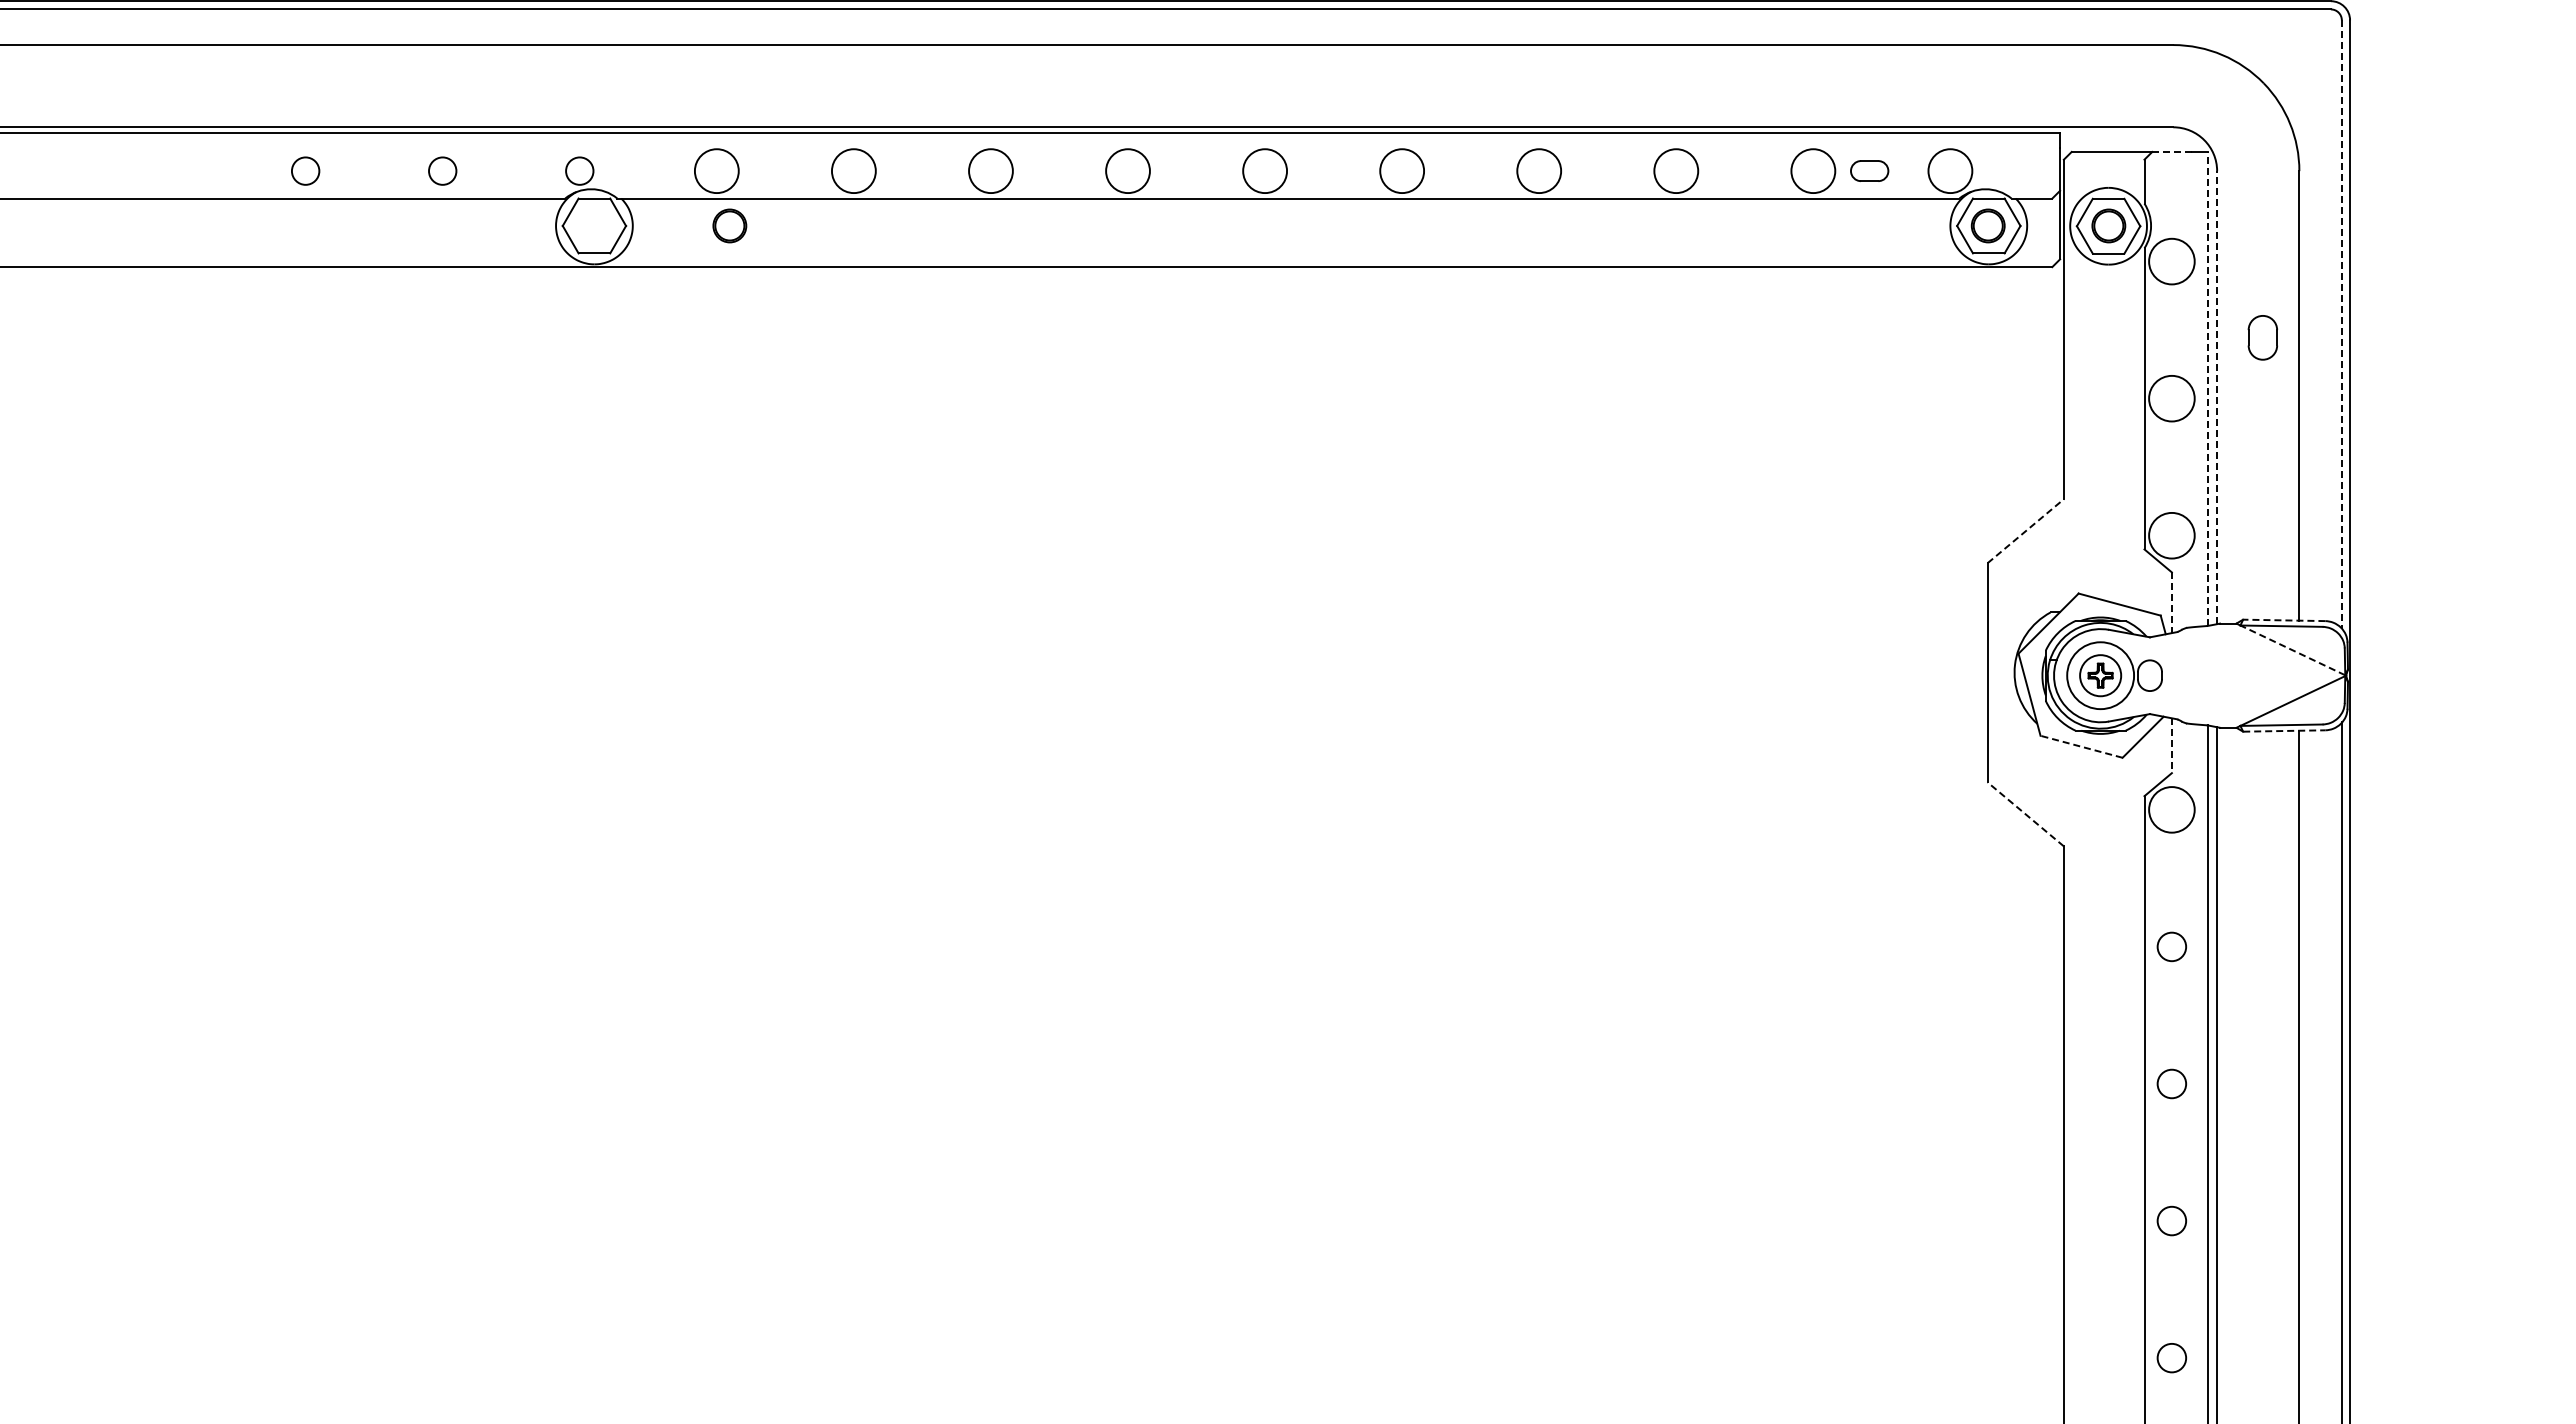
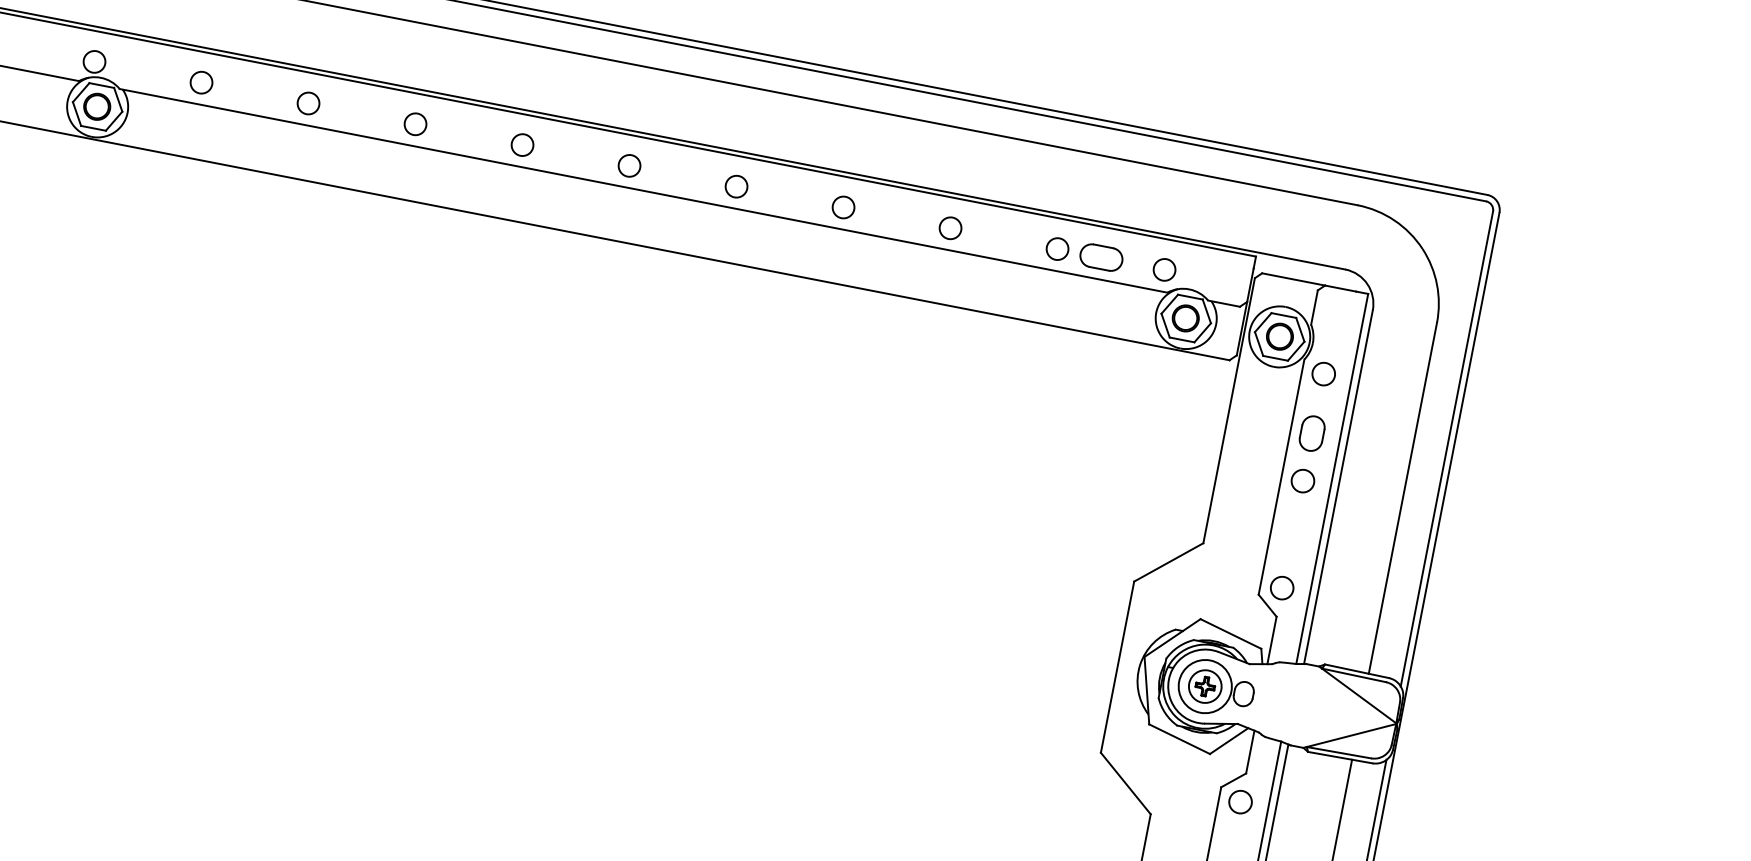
line: (2172, 151) -> (1340, 288), dashed -> solid
circle: (716, 170) -> (201, 82), size x0.62
circle: (853, 170) -> (308, 102), size x0.62
circle: (990, 170) -> (415, 123), size x0.62
circle: (1127, 170) -> (522, 144), size x0.62
circle: (1264, 170) -> (629, 165), size x0.62
circle: (1401, 170) -> (736, 186), size x0.62
circle: (1538, 170) -> (843, 206), size x0.62
circle: (1675, 170) -> (950, 227), size x0.62
circle: (1813, 170) -> (1057, 248), size x0.62
part: (1869, 170) -> (1101, 257), size x1.43
circle: (1950, 170) -> (1164, 269), size x0.62
part: (729, 225) -> (97, 106), moved
circle: (2171, 261) -> (1323, 373), size x0.62
line: (2341, 325) -> (1446, 449), dashed -> solid
part: (2262, 337) -> (1311, 433), moved
line: (2207, 388) -> (1332, 478), dashed -> solid
line: (2217, 397) -> (1338, 487), dashed -> solid
circle: (2171, 398) -> (1302, 480), size x0.62
line: (2025, 531) -> (1168, 562), dashed -> solid
circle: (2171, 535) -> (1281, 587), size x0.62
line: (2171, 603) -> (1271, 640), dashed -> solid
line: (2283, 620) -> (1356, 671), dashed -> solid
line: (2292, 650) -> (1358, 696), dashed -> solid
line: (2284, 731) -> (1340, 758), dashed -> solid
line: (2081, 746) -> (1179, 738), dashed -> solid
line: (2171, 746) -> (1249, 752), dashed -> solid
circle: (2171, 809) -> (1240, 801), size x0.62
line: (2025, 814) -> (1125, 783), dashed -> solid

